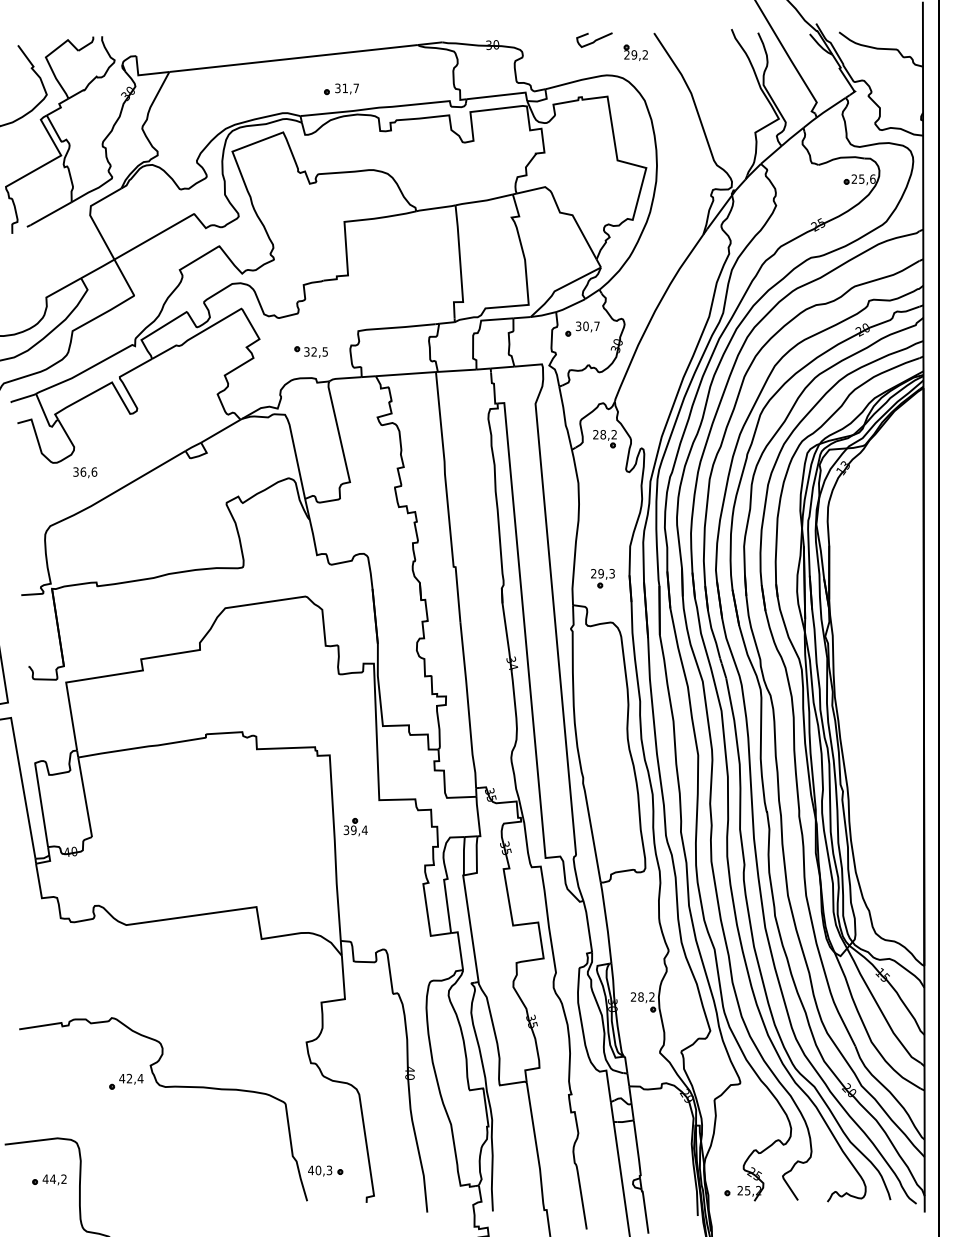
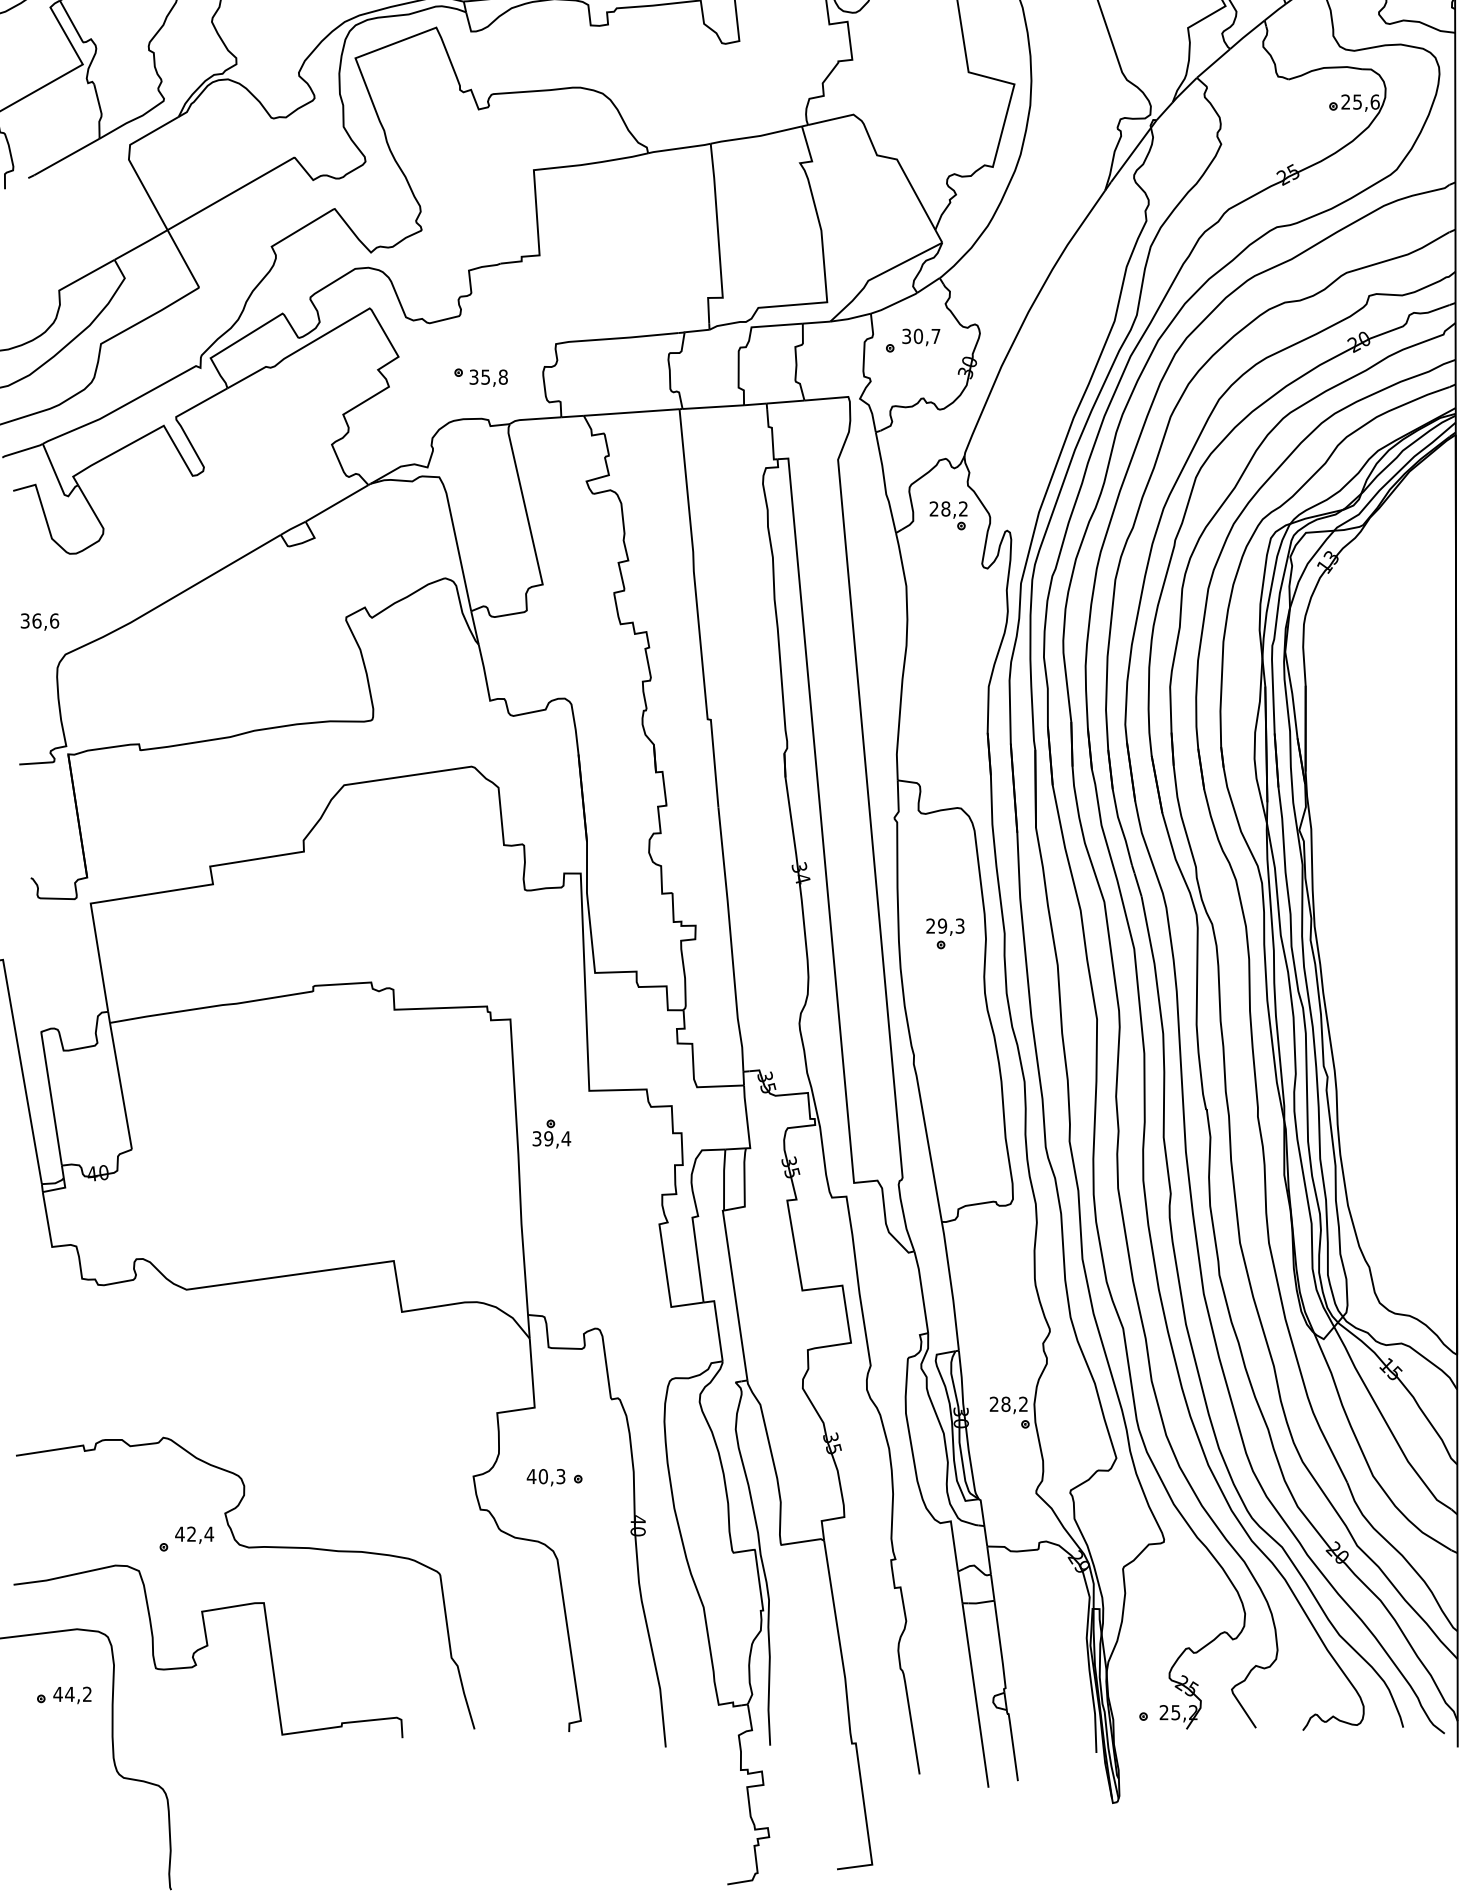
text: (319, 351) -> (494, 376), 32,5 -> 35,8
text: (85, 472) -> (40, 621), moved
part: (602, 578) -> (944, 933), moved
curve: (138, 1150) -> (205, 1648), added
part: (325, 1170) -> (554, 1476), moved

